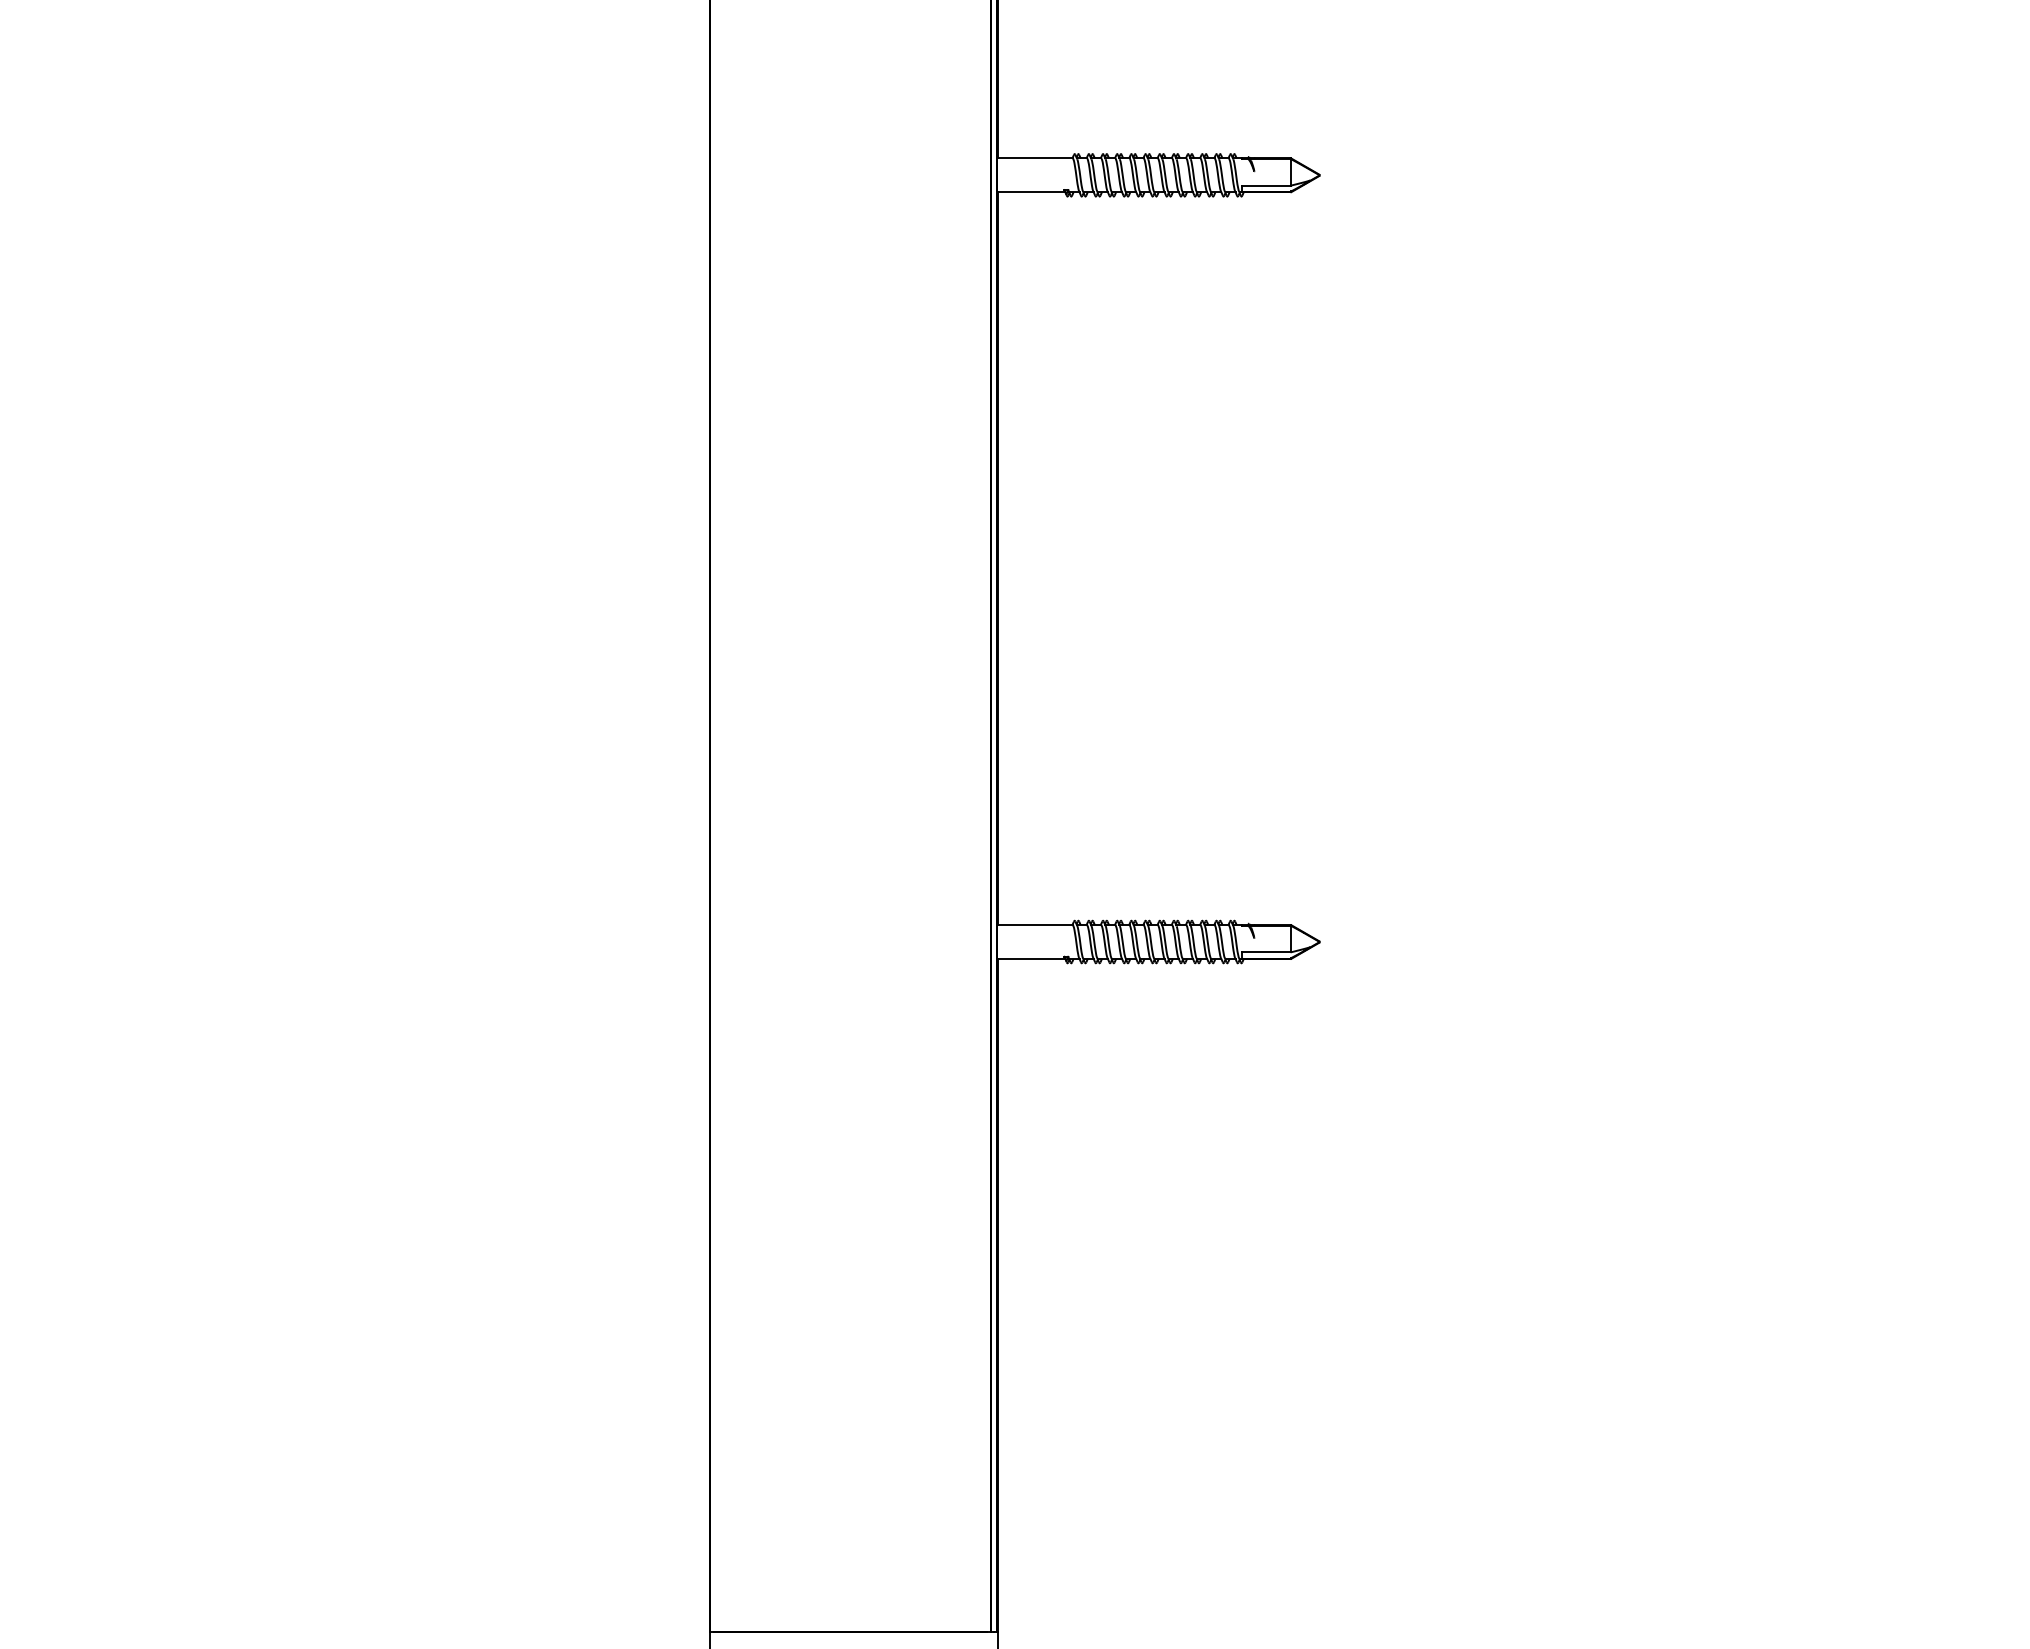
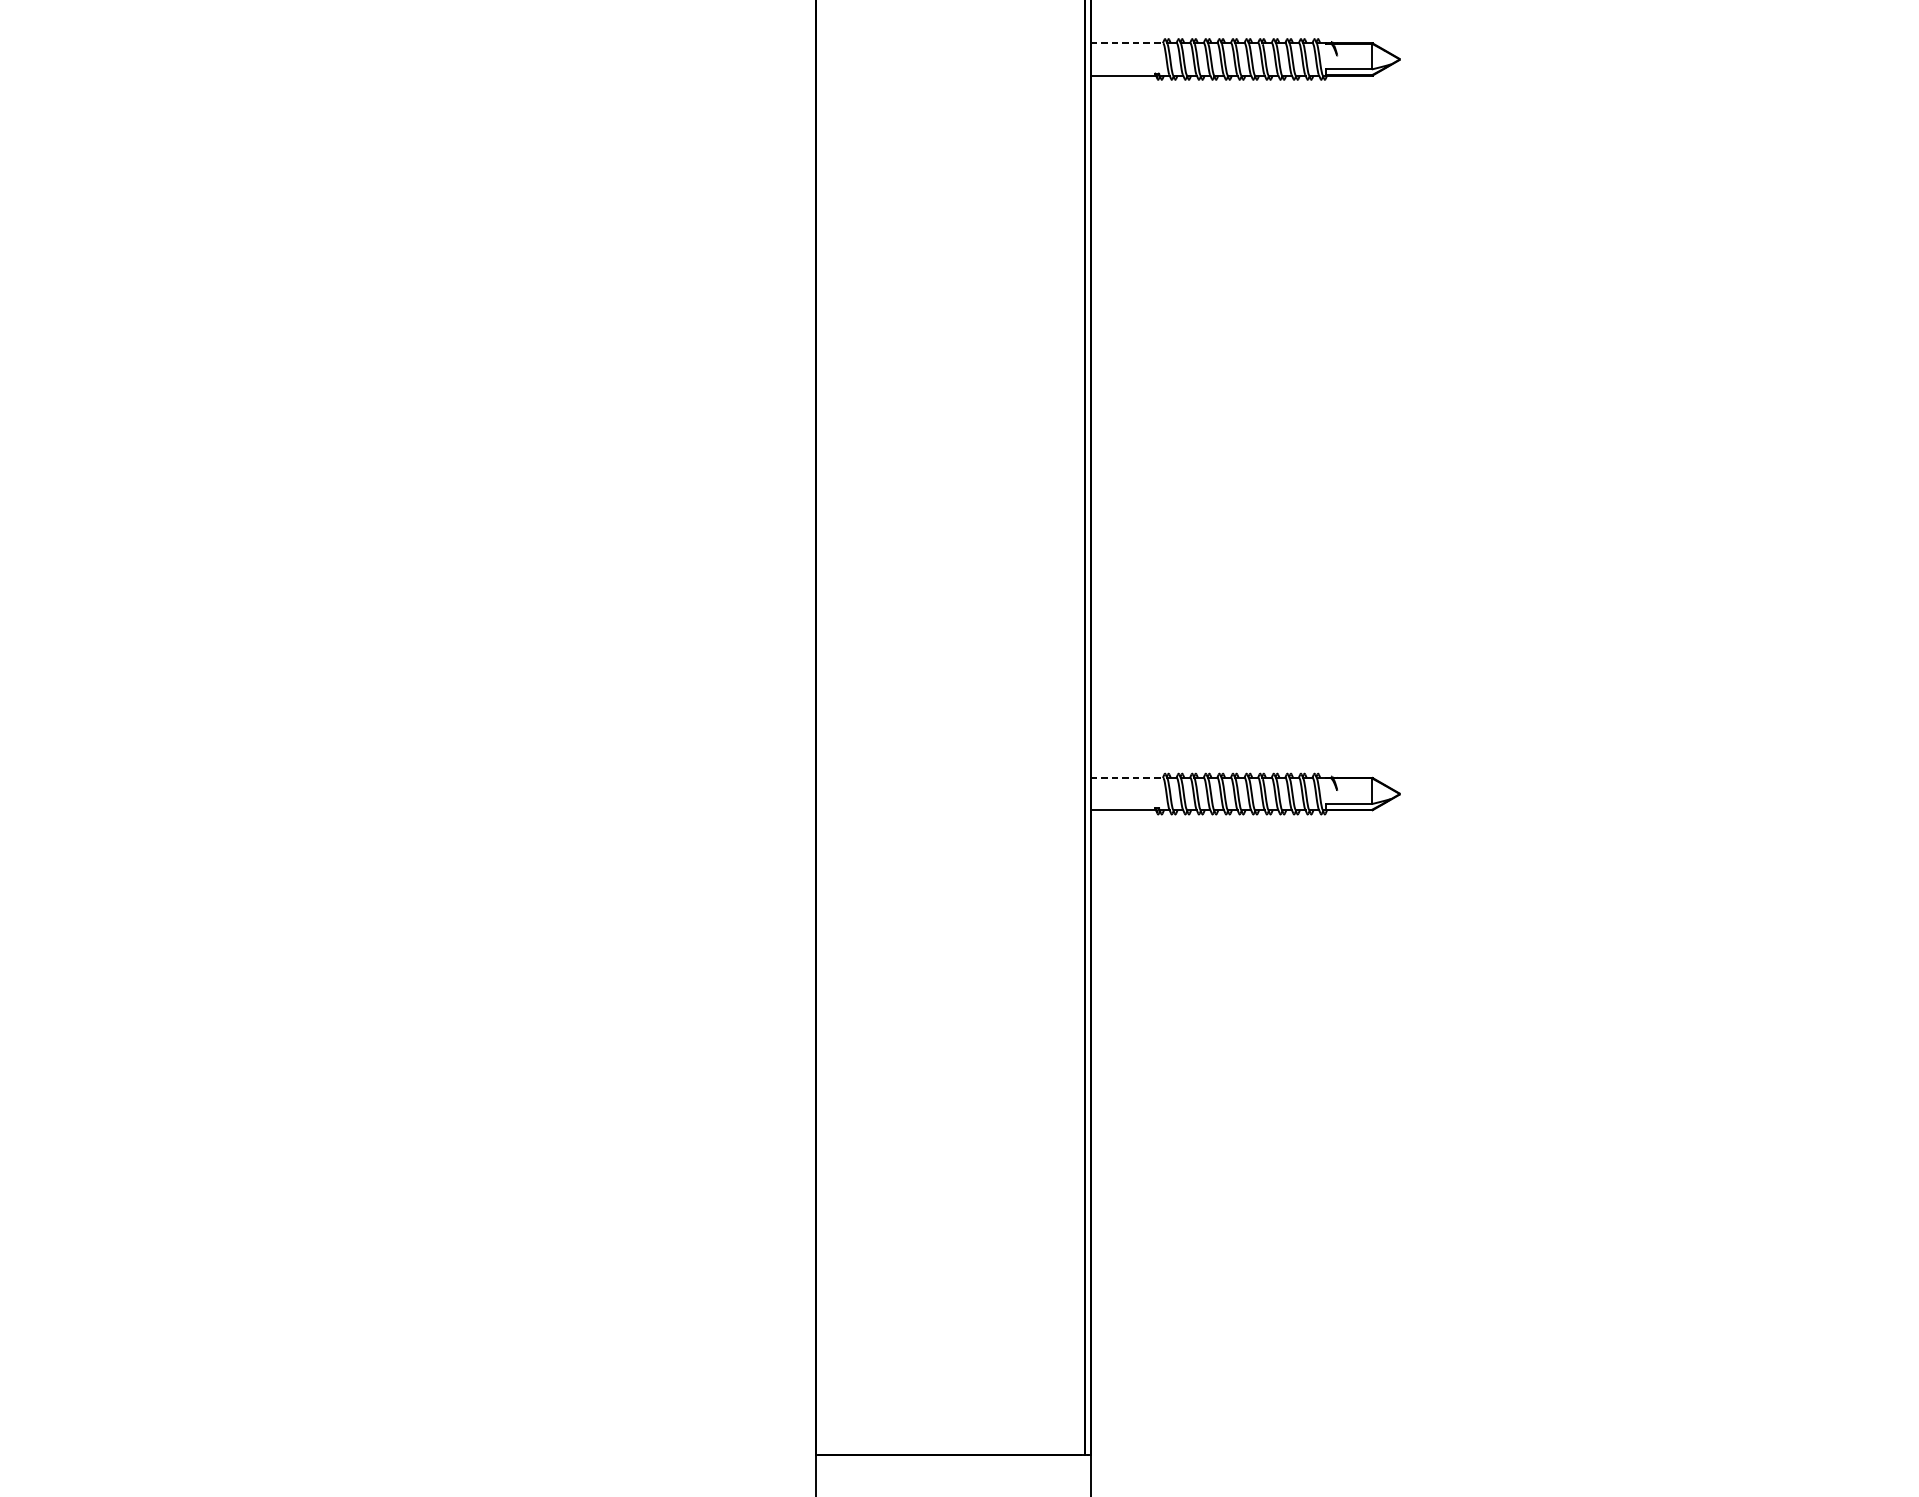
line: (1034, 158) -> (1126, 43), solid -> dashed
line: (1034, 925) -> (1126, 778), solid -> dashed

